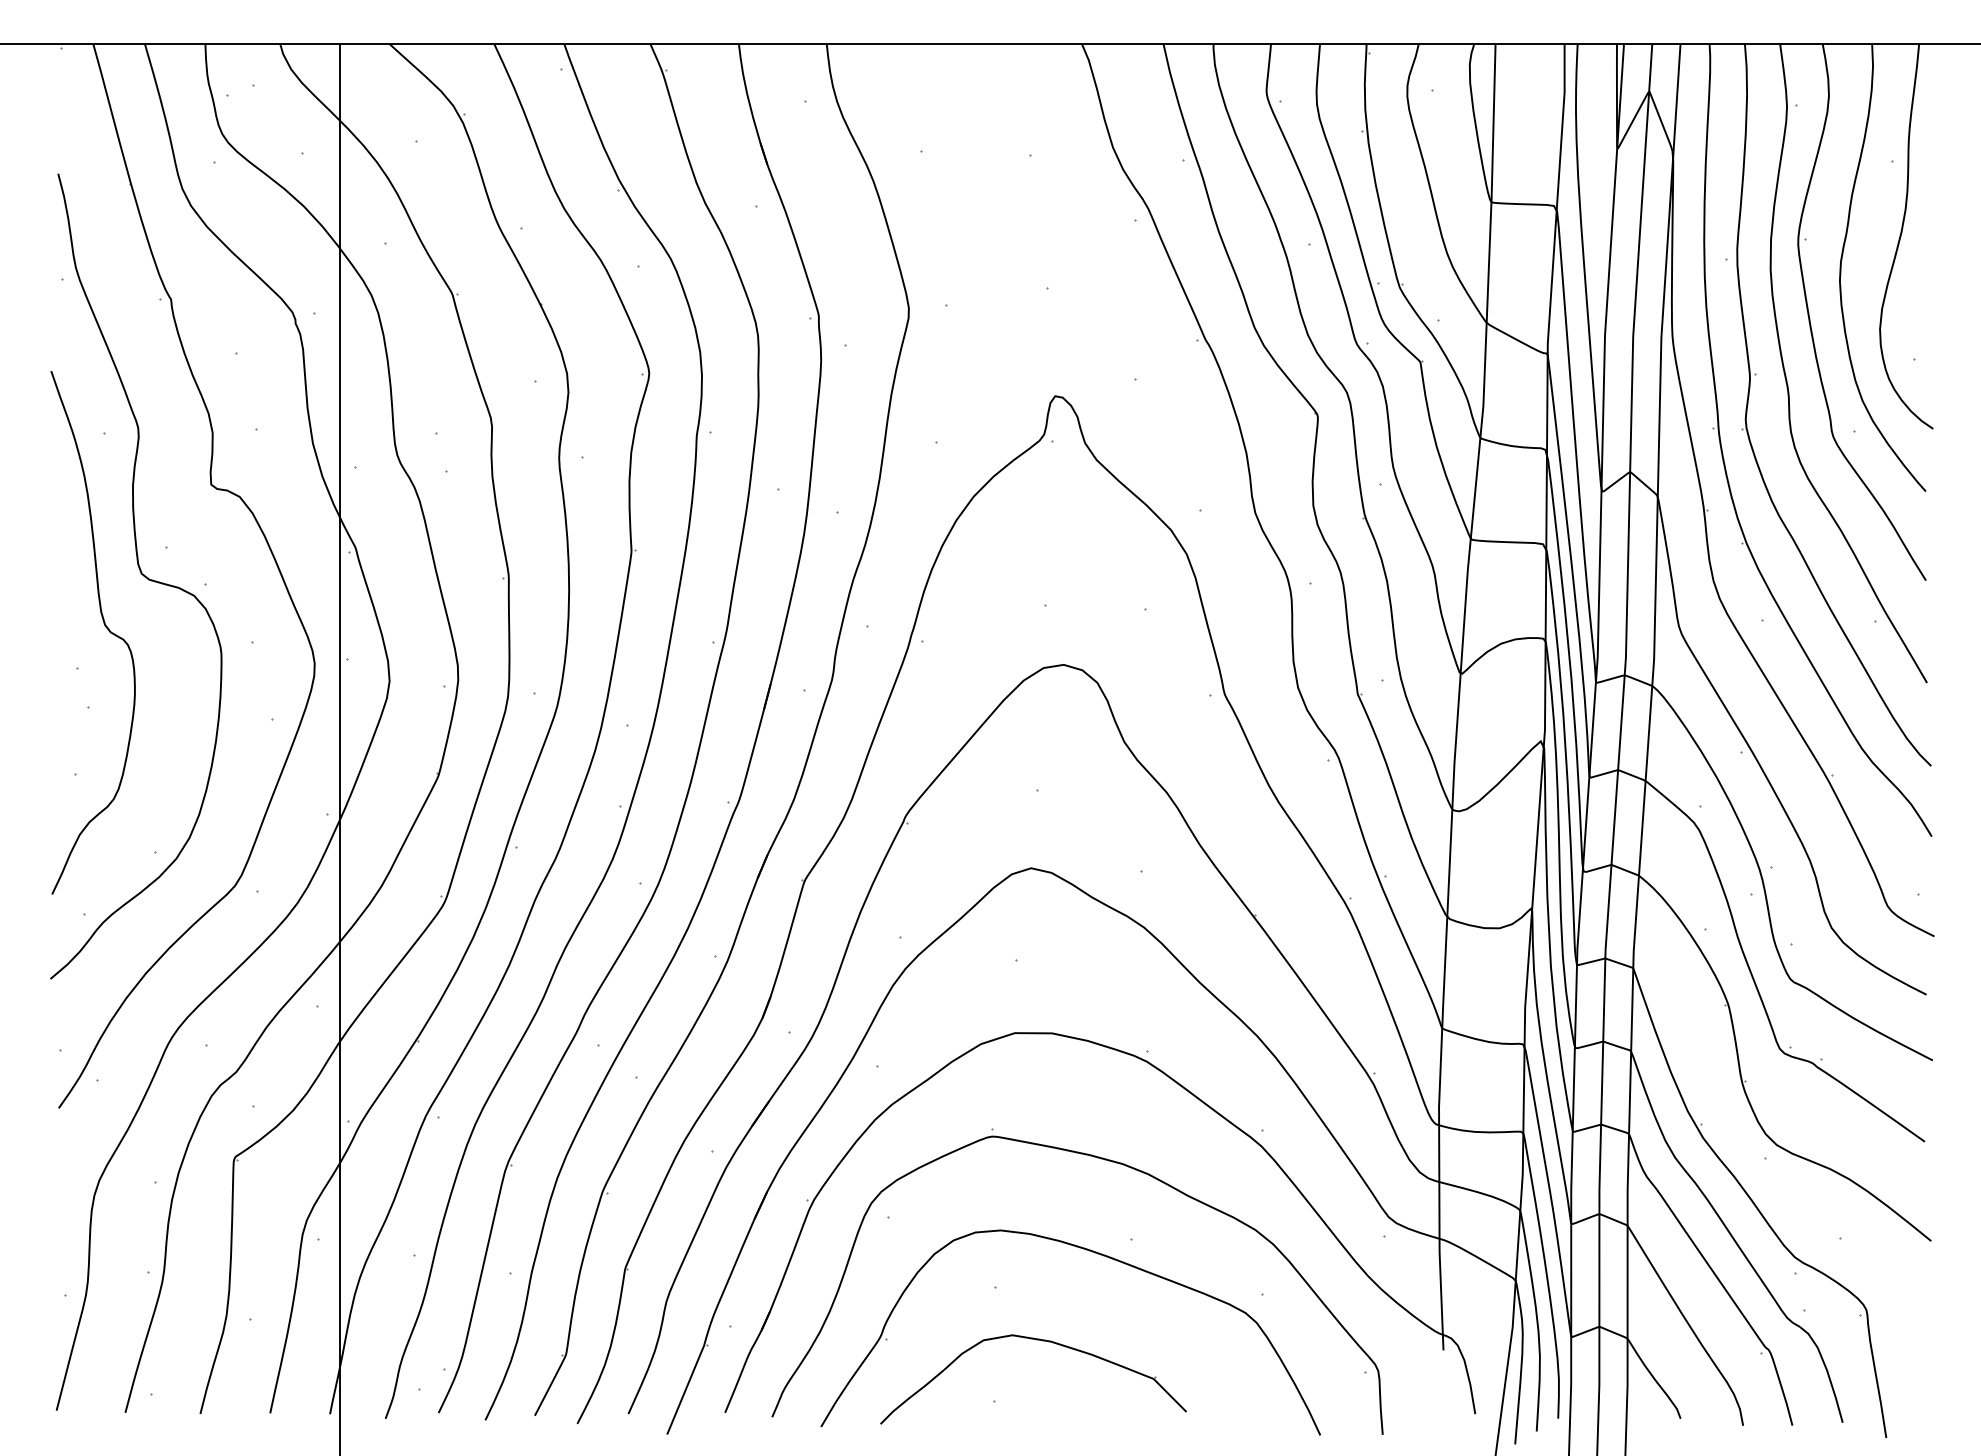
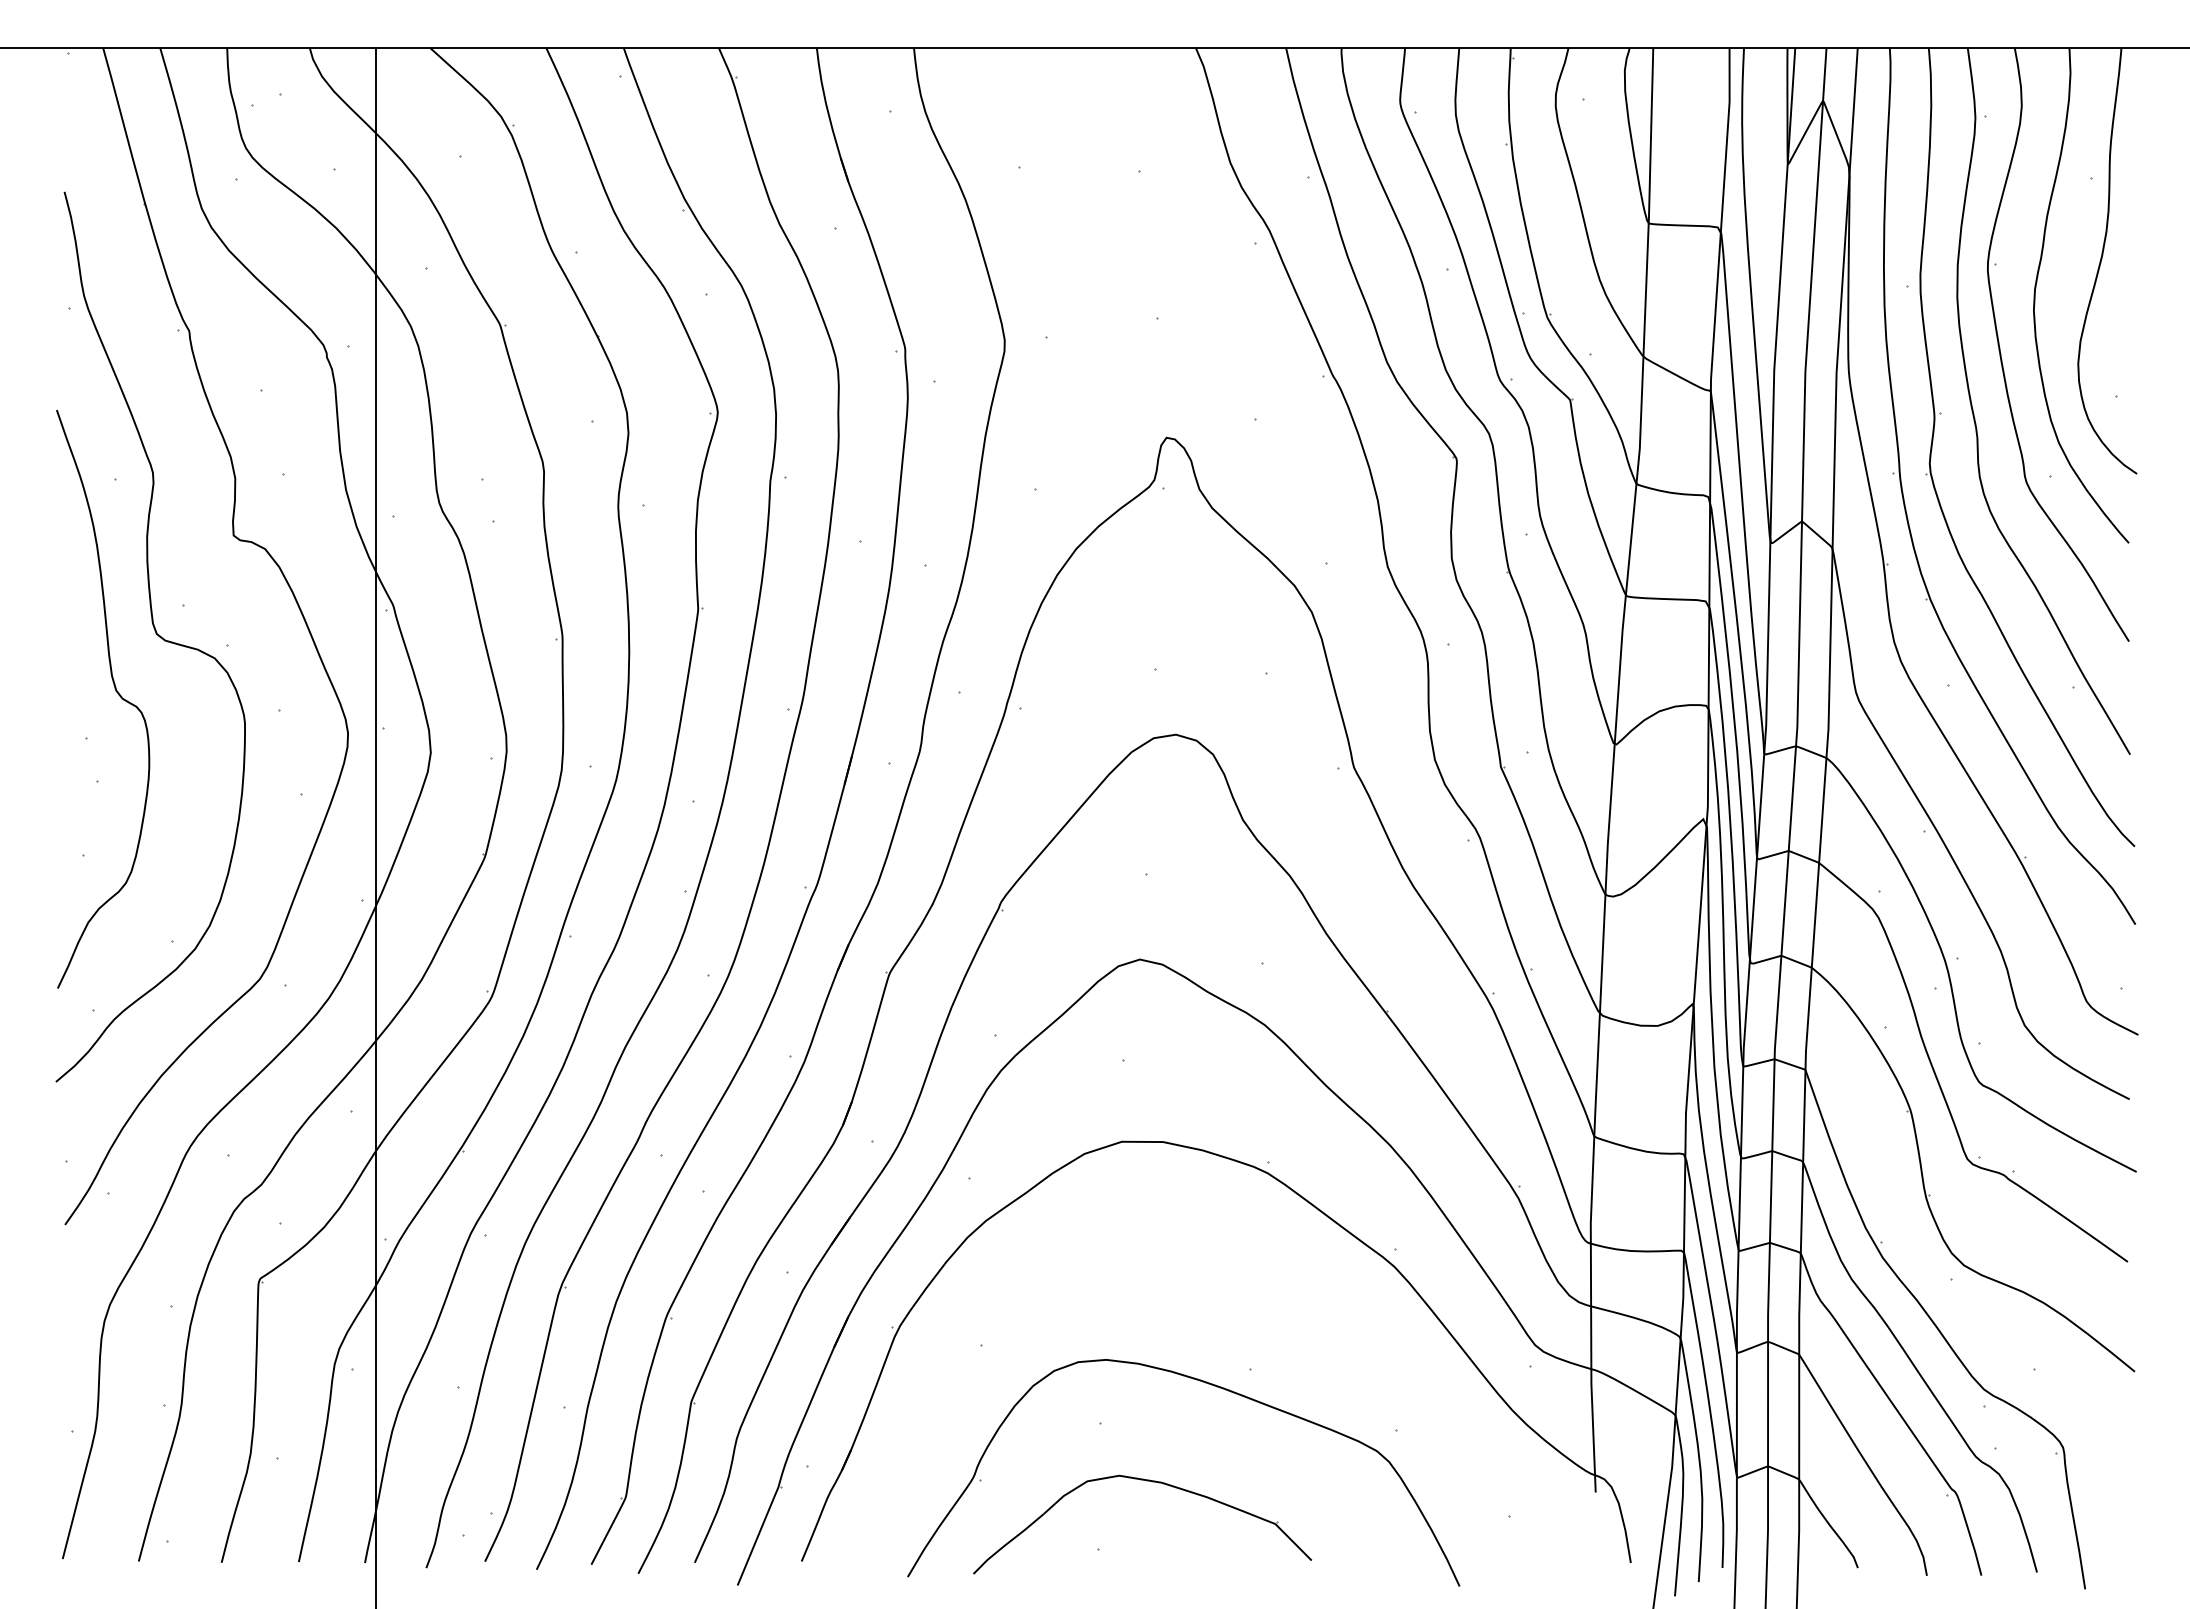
part: (1108, 1161) -> (1225, 1283), removed

